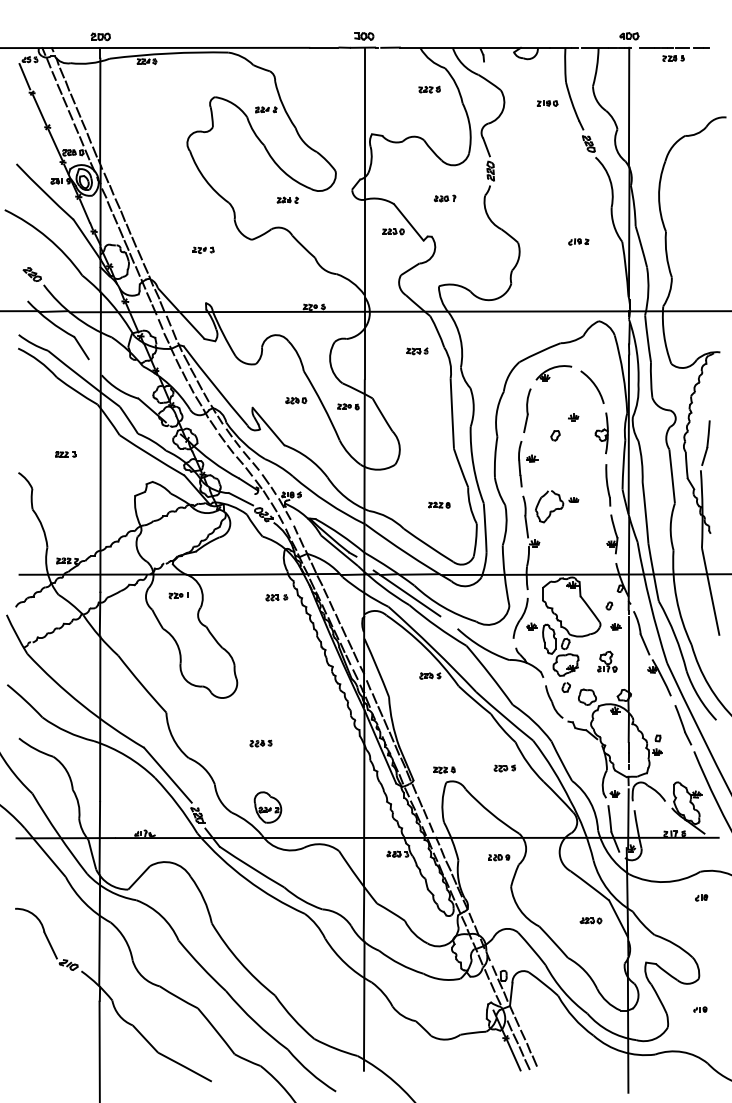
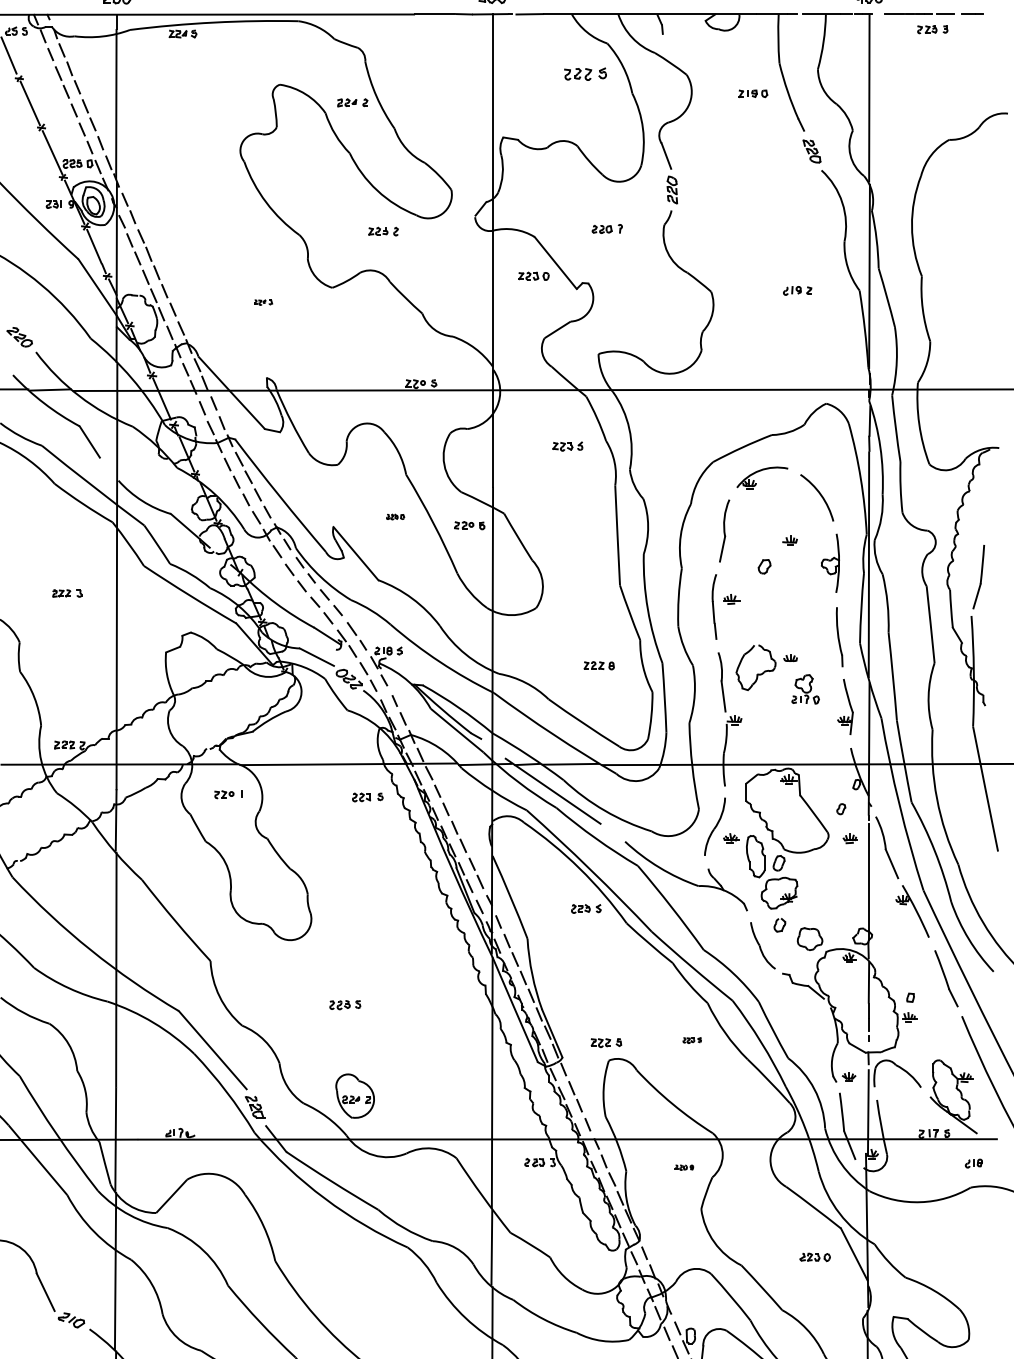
part: (429, 89) -> (585, 73), size x1.4
part: (203, 249) -> (263, 301), size x0.6
part: (296, 400) -> (395, 516), size x0.6
part: (607, 661) -> (805, 688), moved
part: (504, 768) -> (691, 1040), size x0.6
part: (499, 857) -> (684, 1167), size x0.6
part: (701, 897) -> (973, 1162), moved

